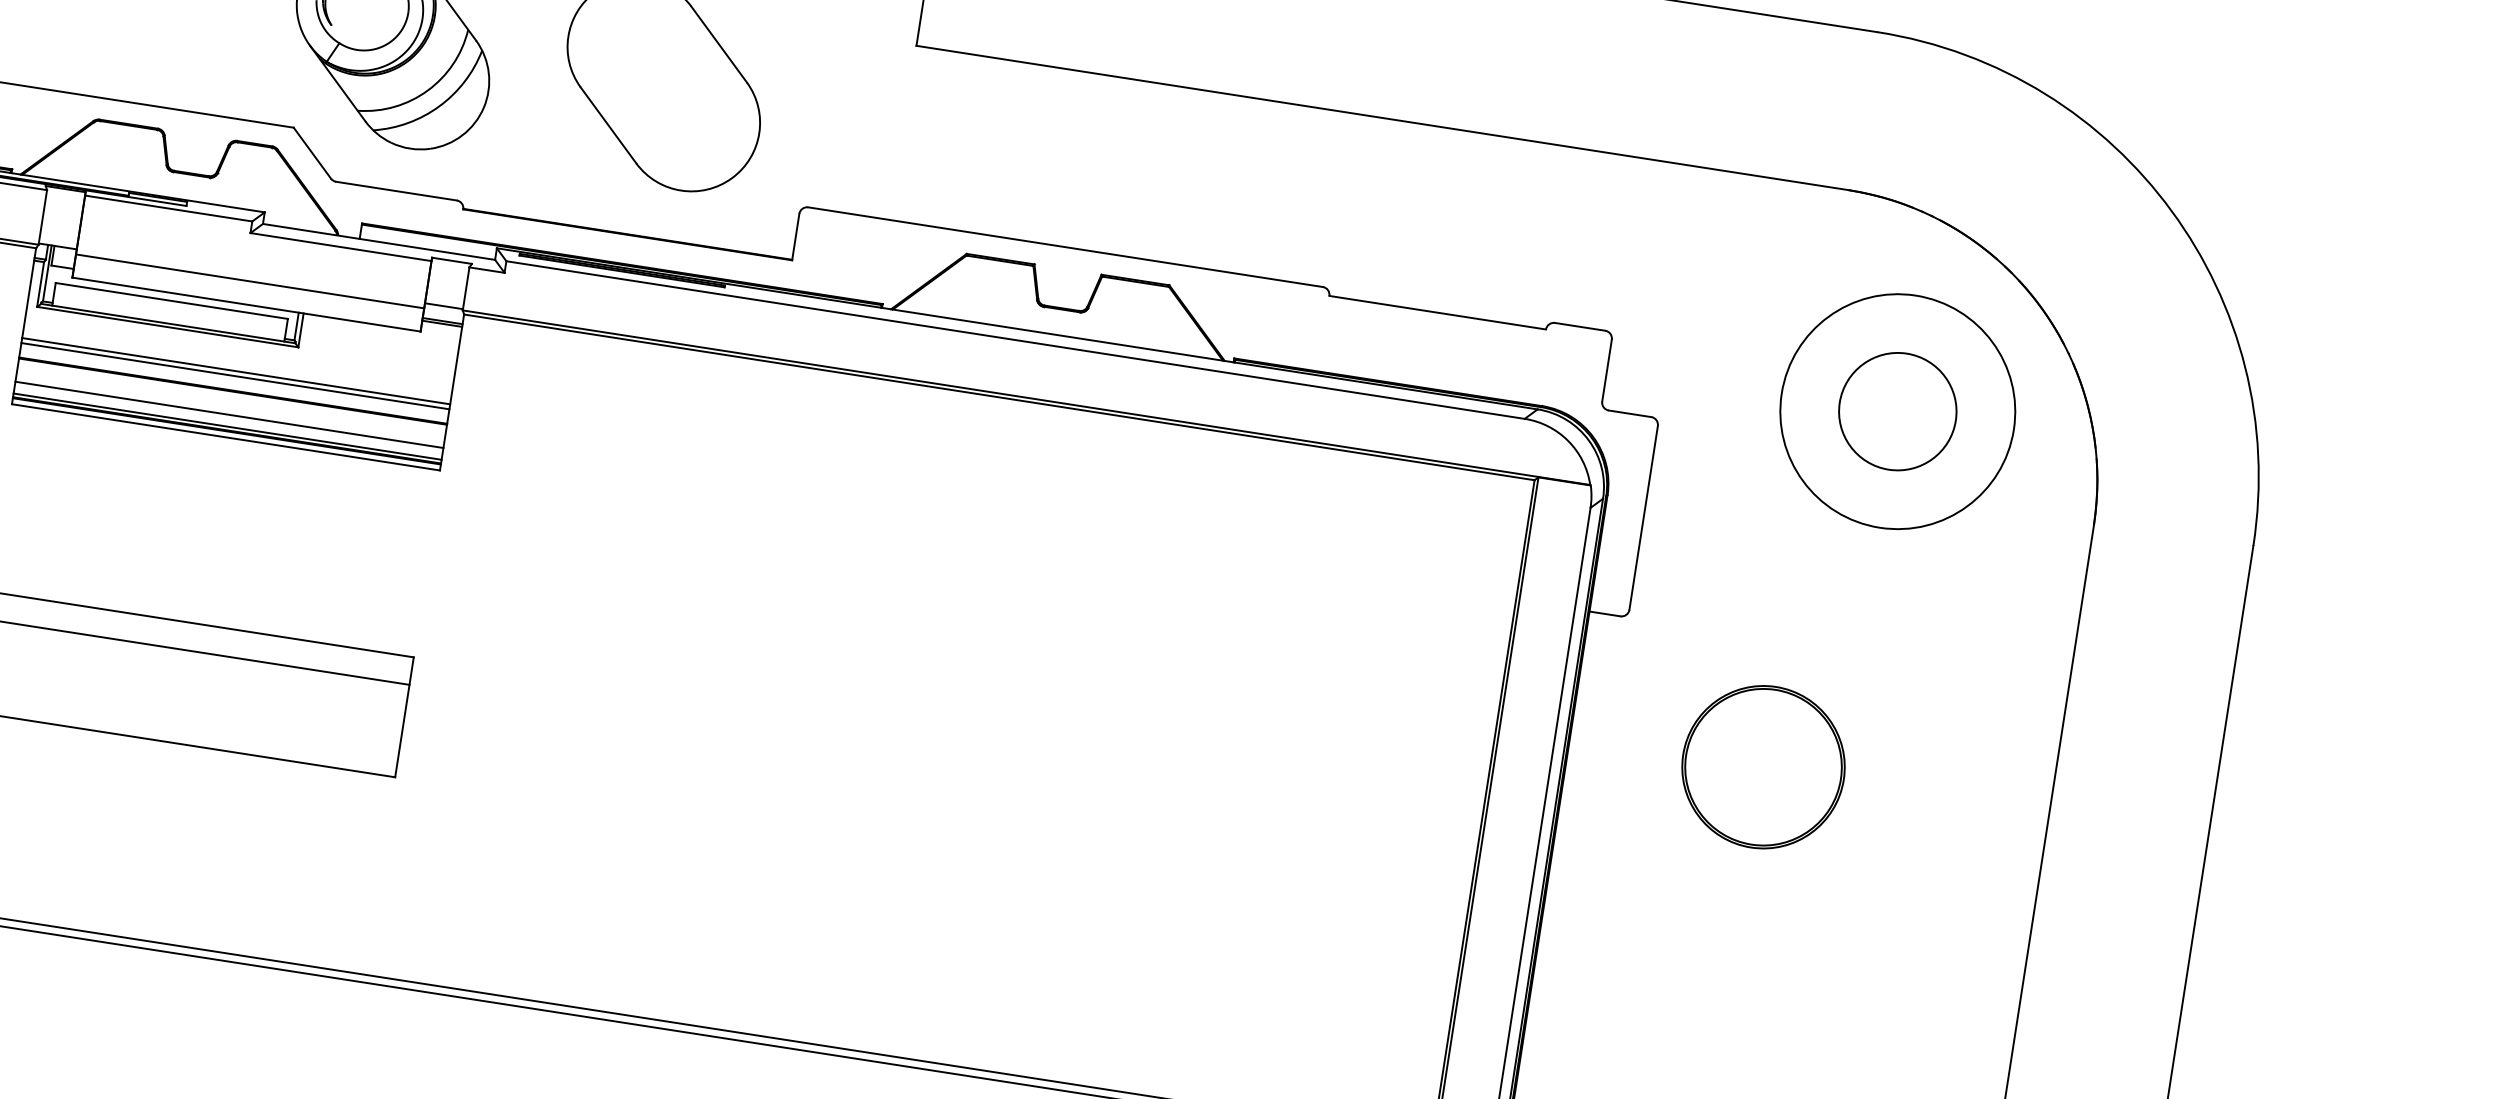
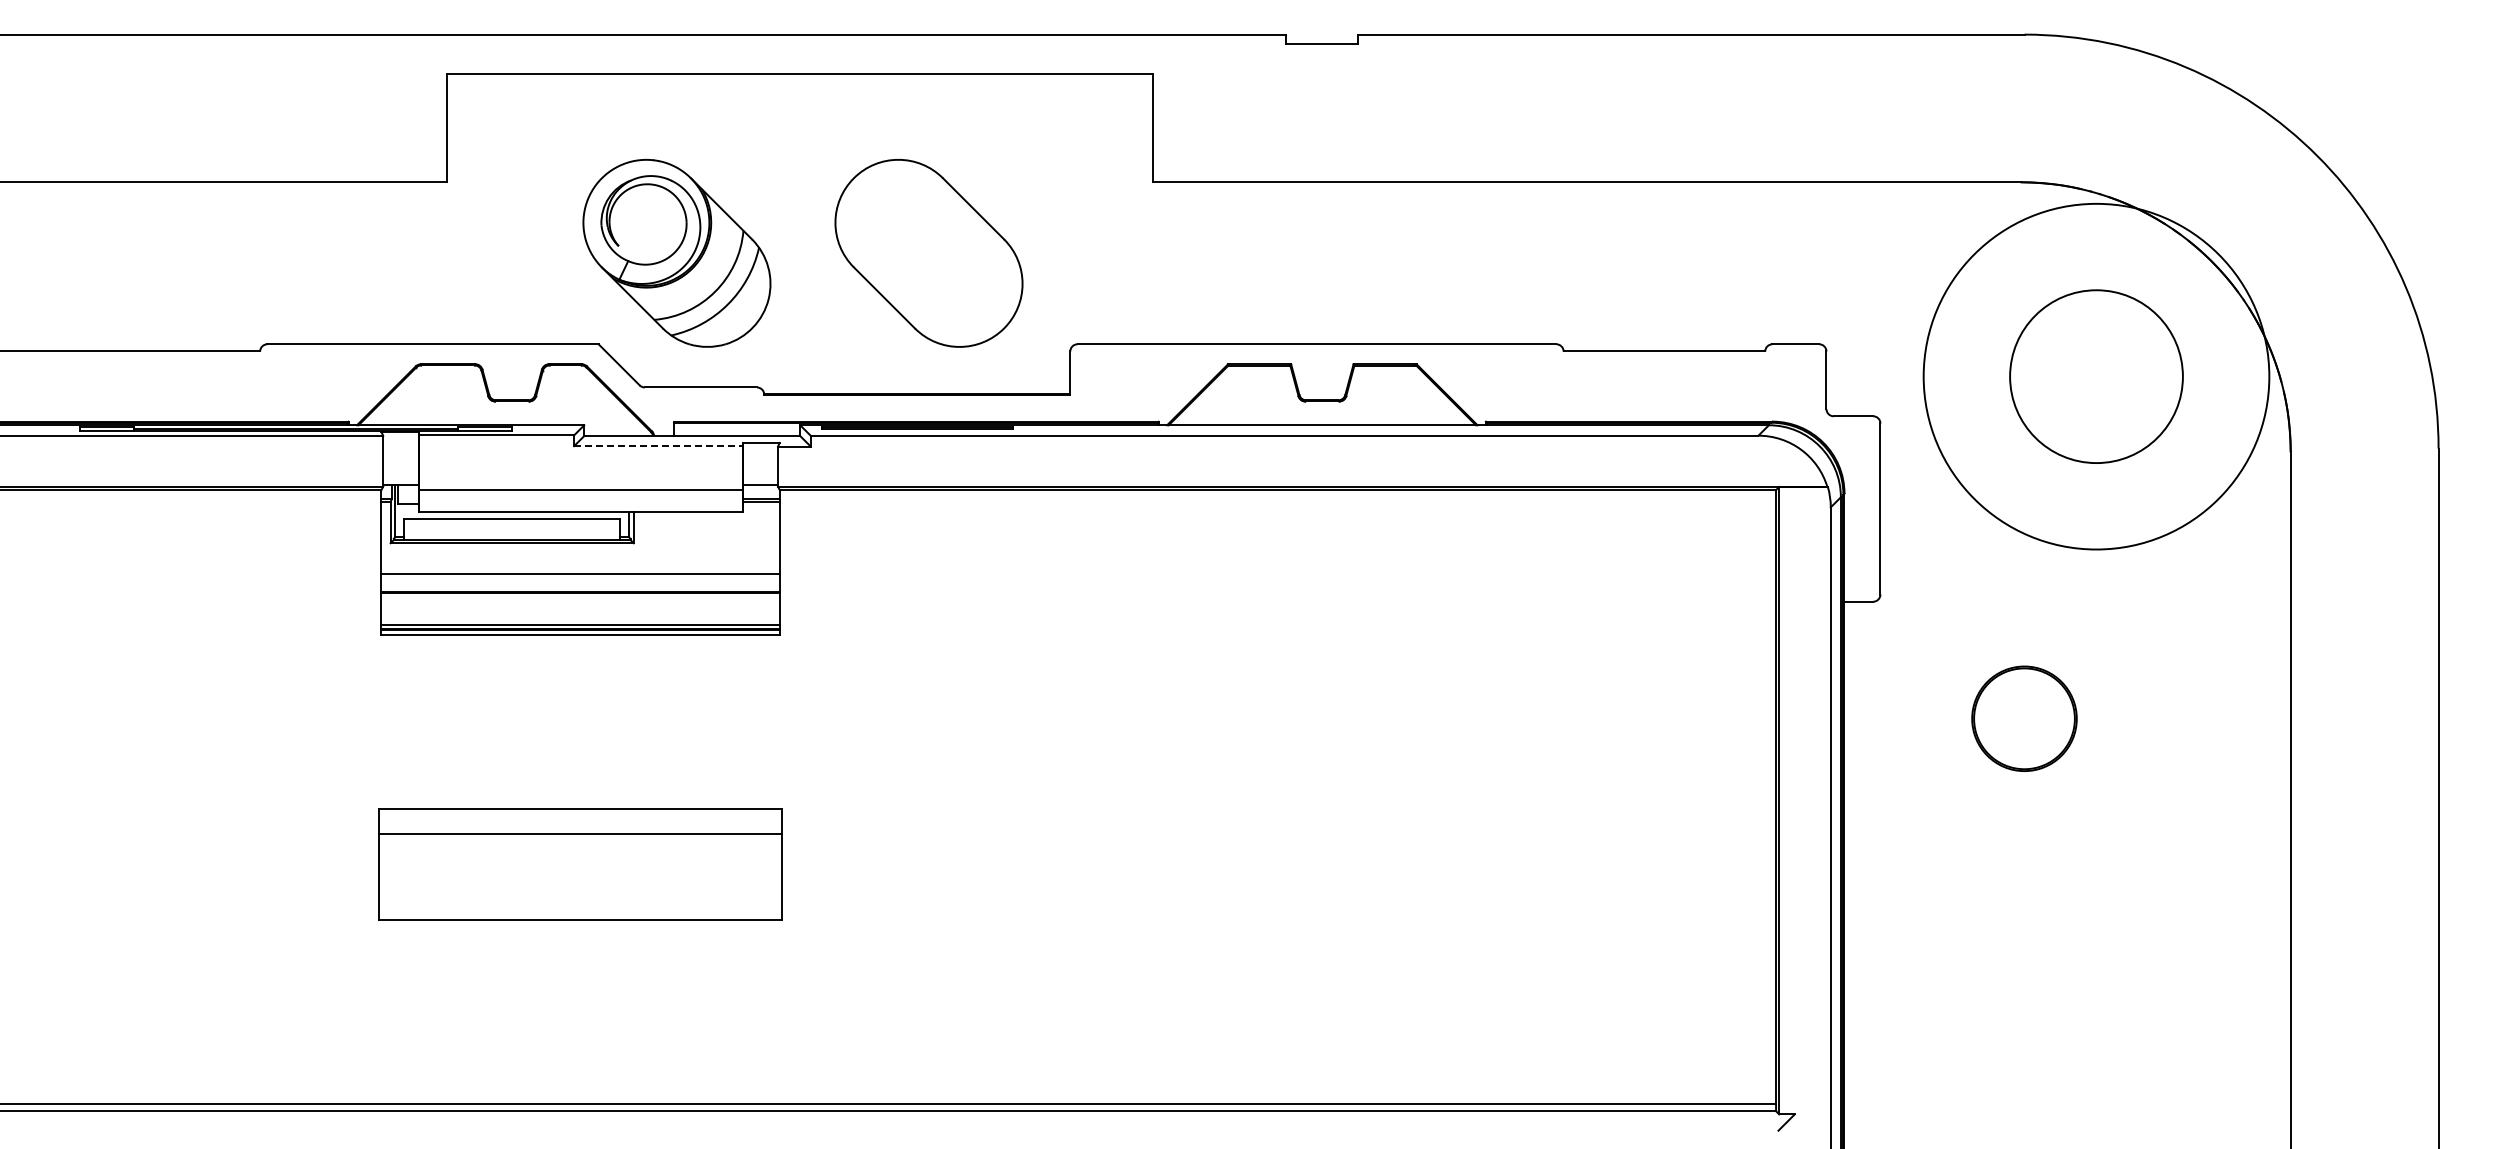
line: (341, 247) -> (658, 446), solid -> dashed
line: (235, 376) -> (580, 578), removed
circle: (1897, 411) -> (2096, 376), size x1.6
circle: (1897, 411) -> (2096, 376), size x1.6
line: (229, 415) -> (580, 614), removed
part: (1763, 766) -> (2024, 718), size x0.7

